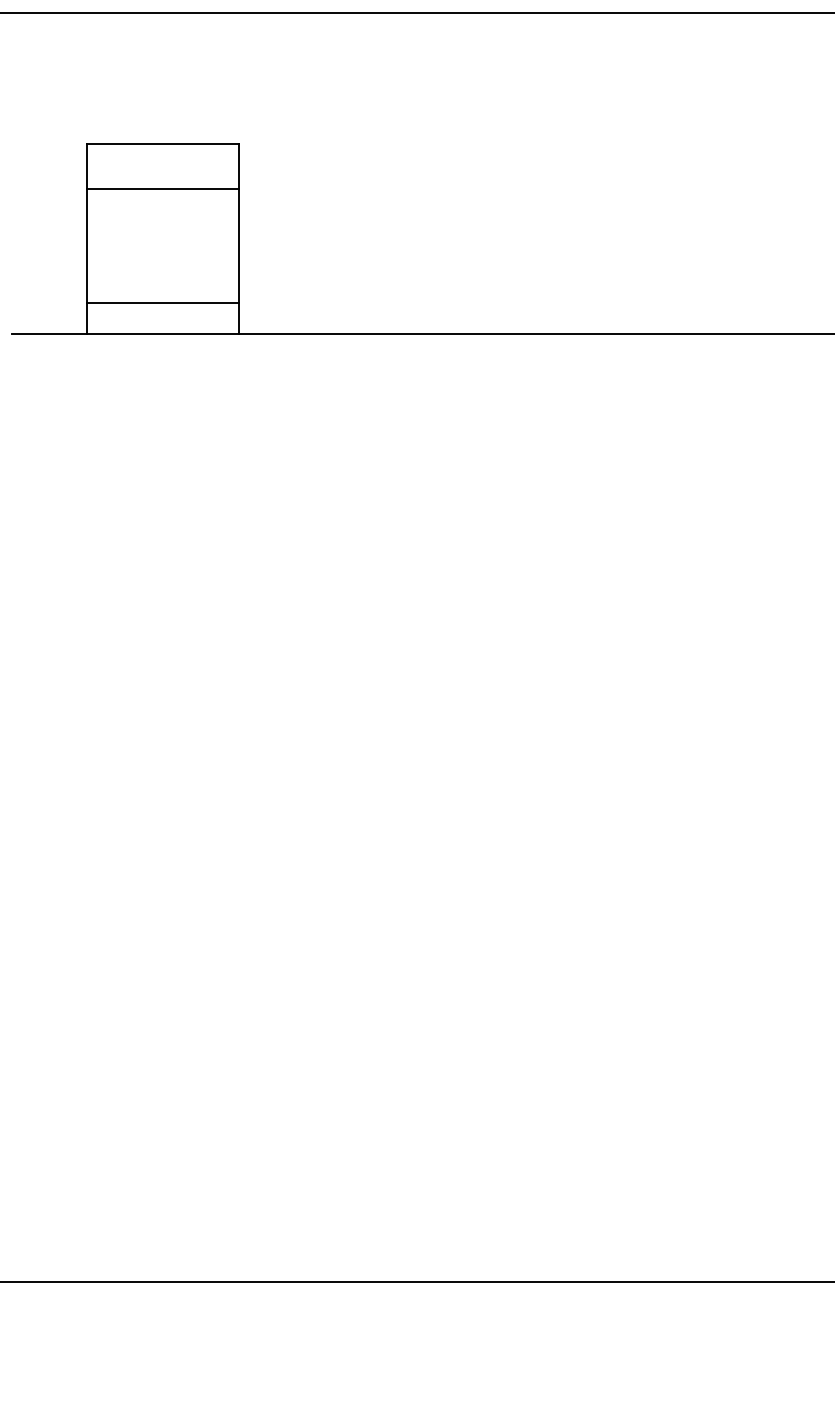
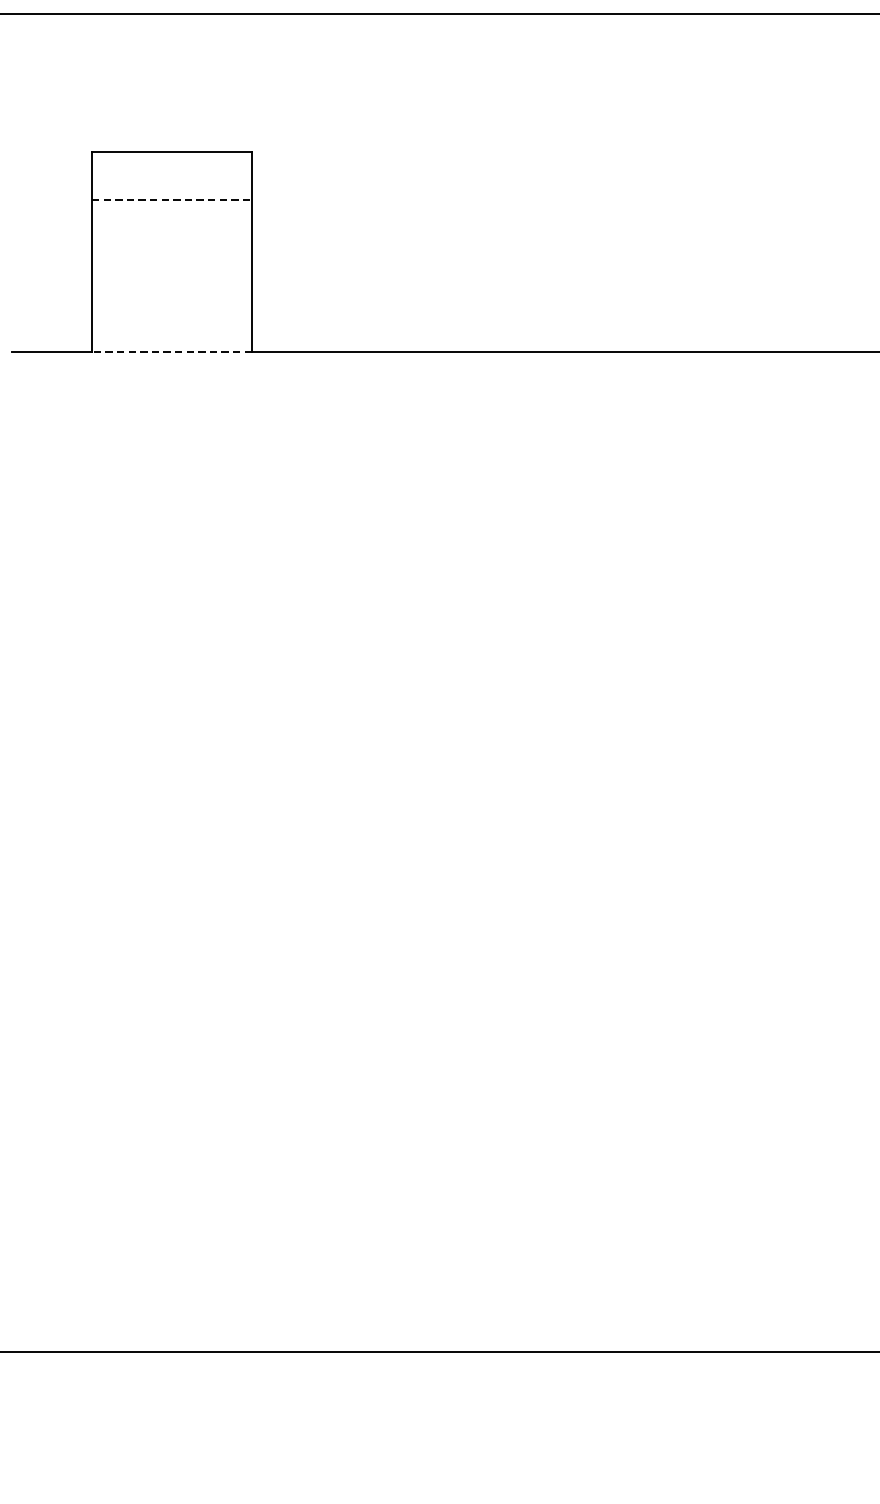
line: (163, 189) -> (172, 200), solid -> dashed
line: (163, 303) -> (172, 320), removed
line: (163, 333) -> (172, 351), solid -> dashed

